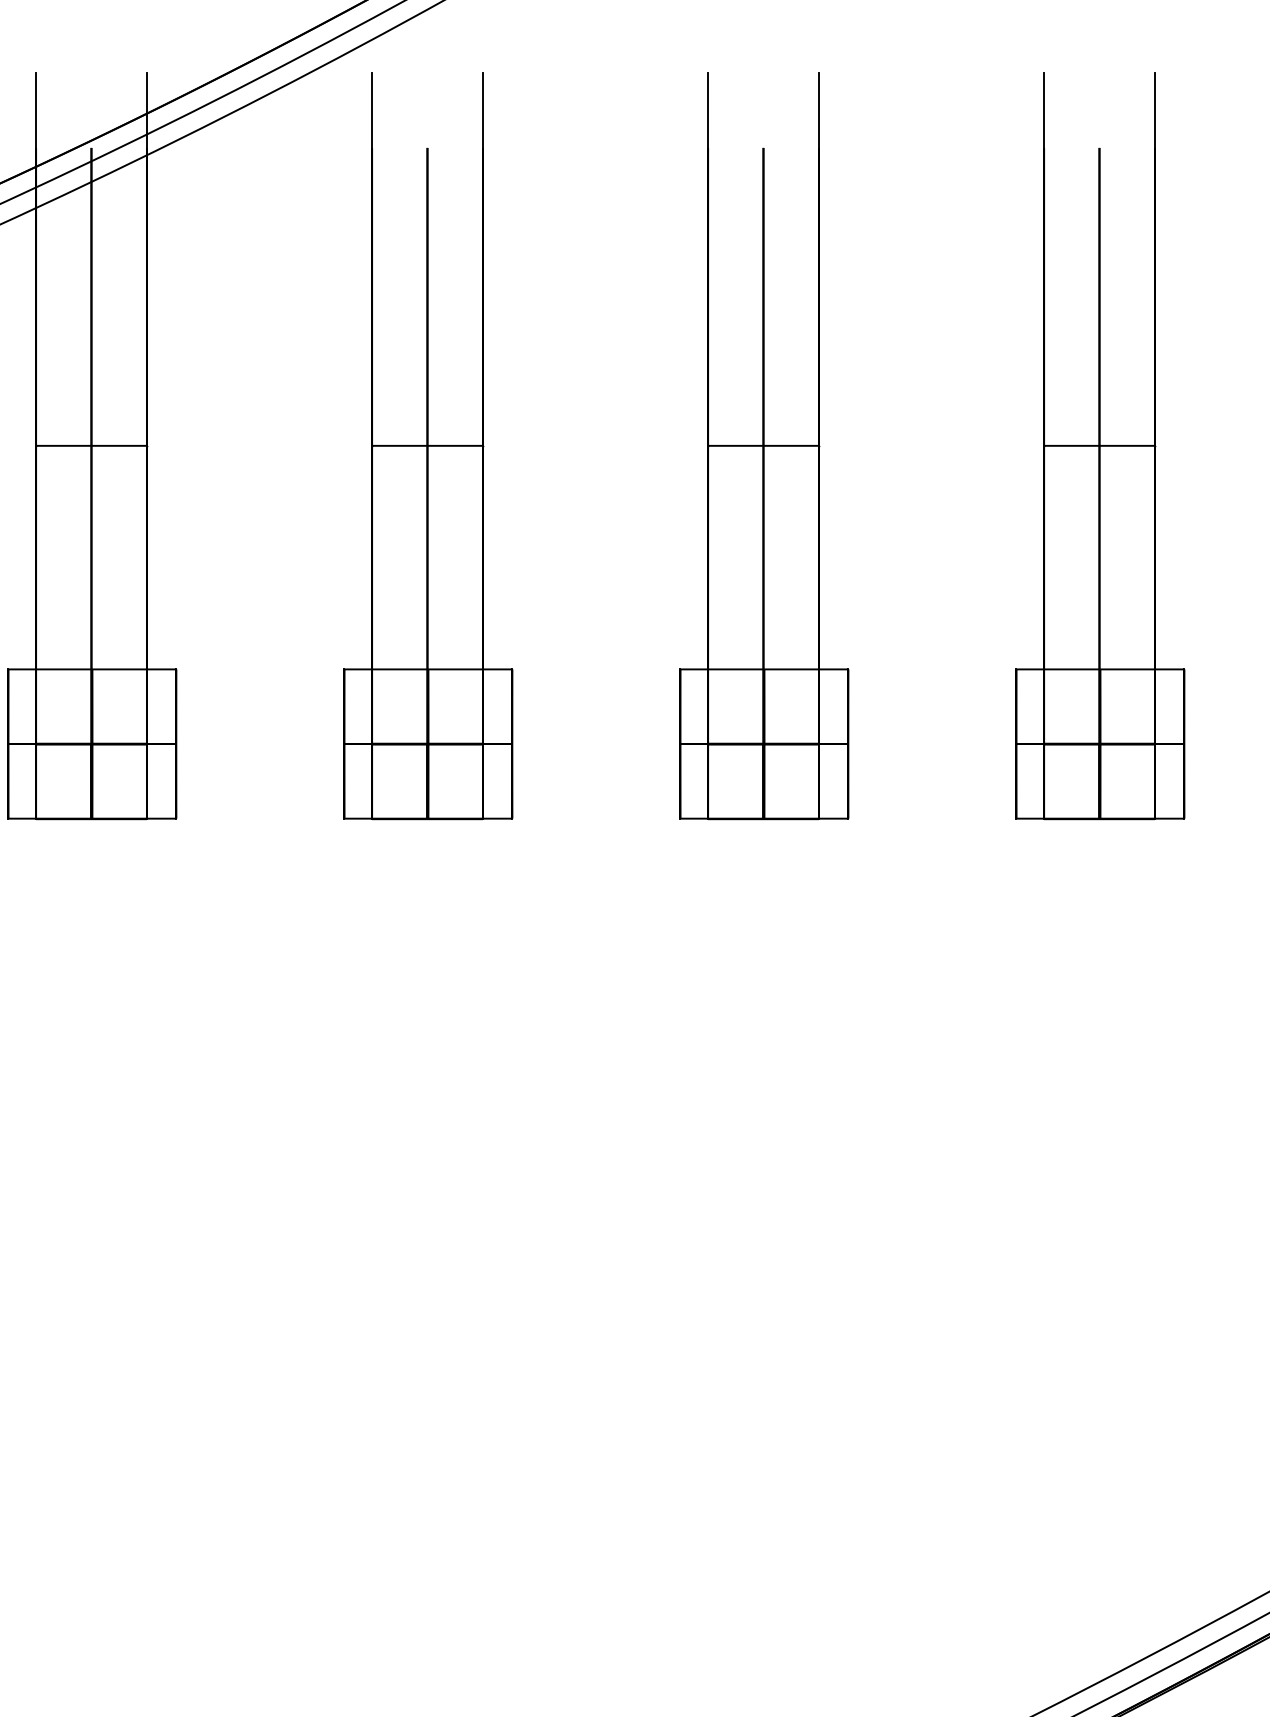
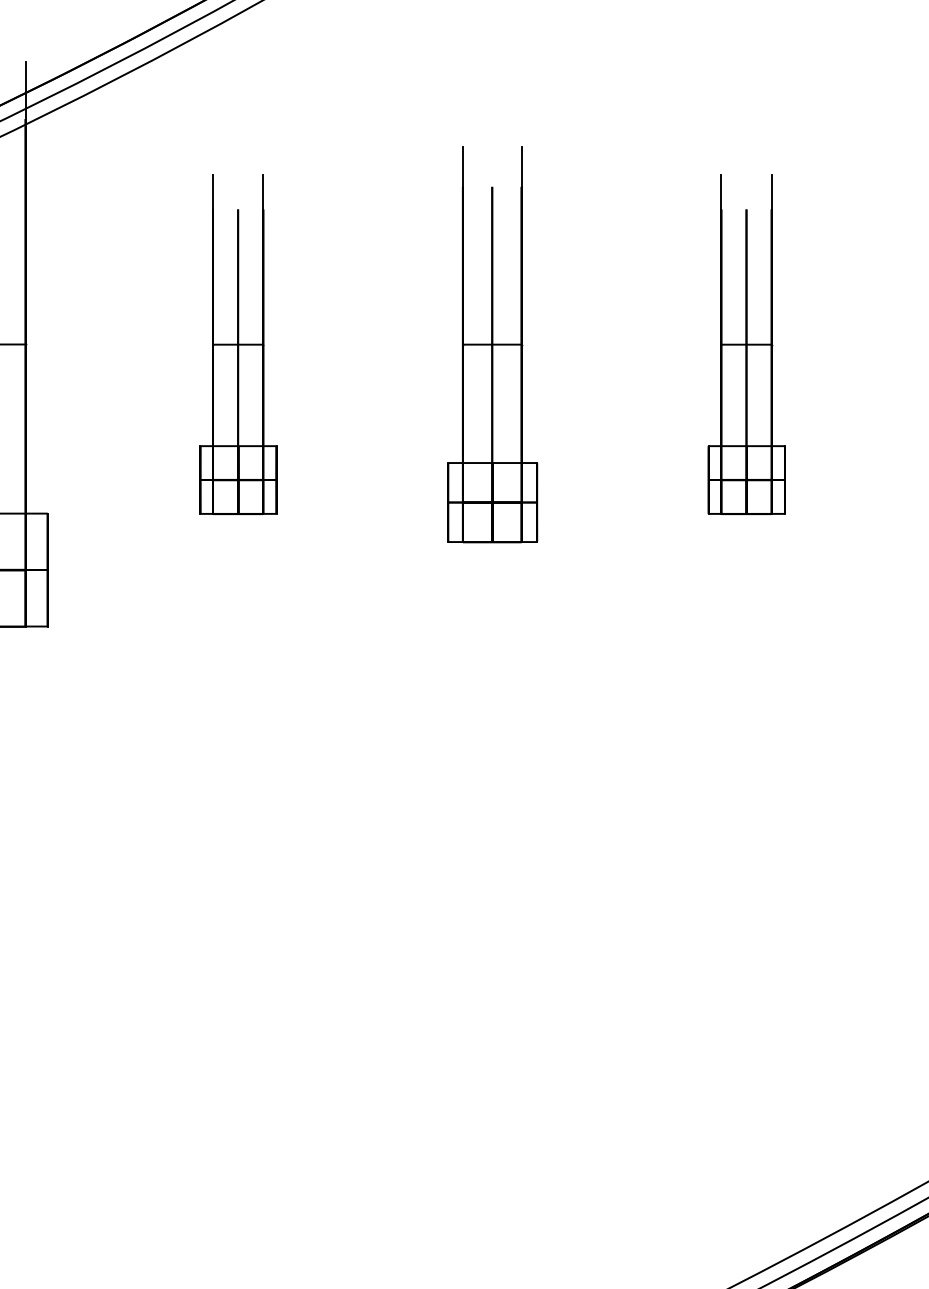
part: (428, 446) -> (238, 344), size x0.6
part: (764, 446) -> (492, 344), size x0.7
part: (1100, 446) -> (746, 344), size x0.6

